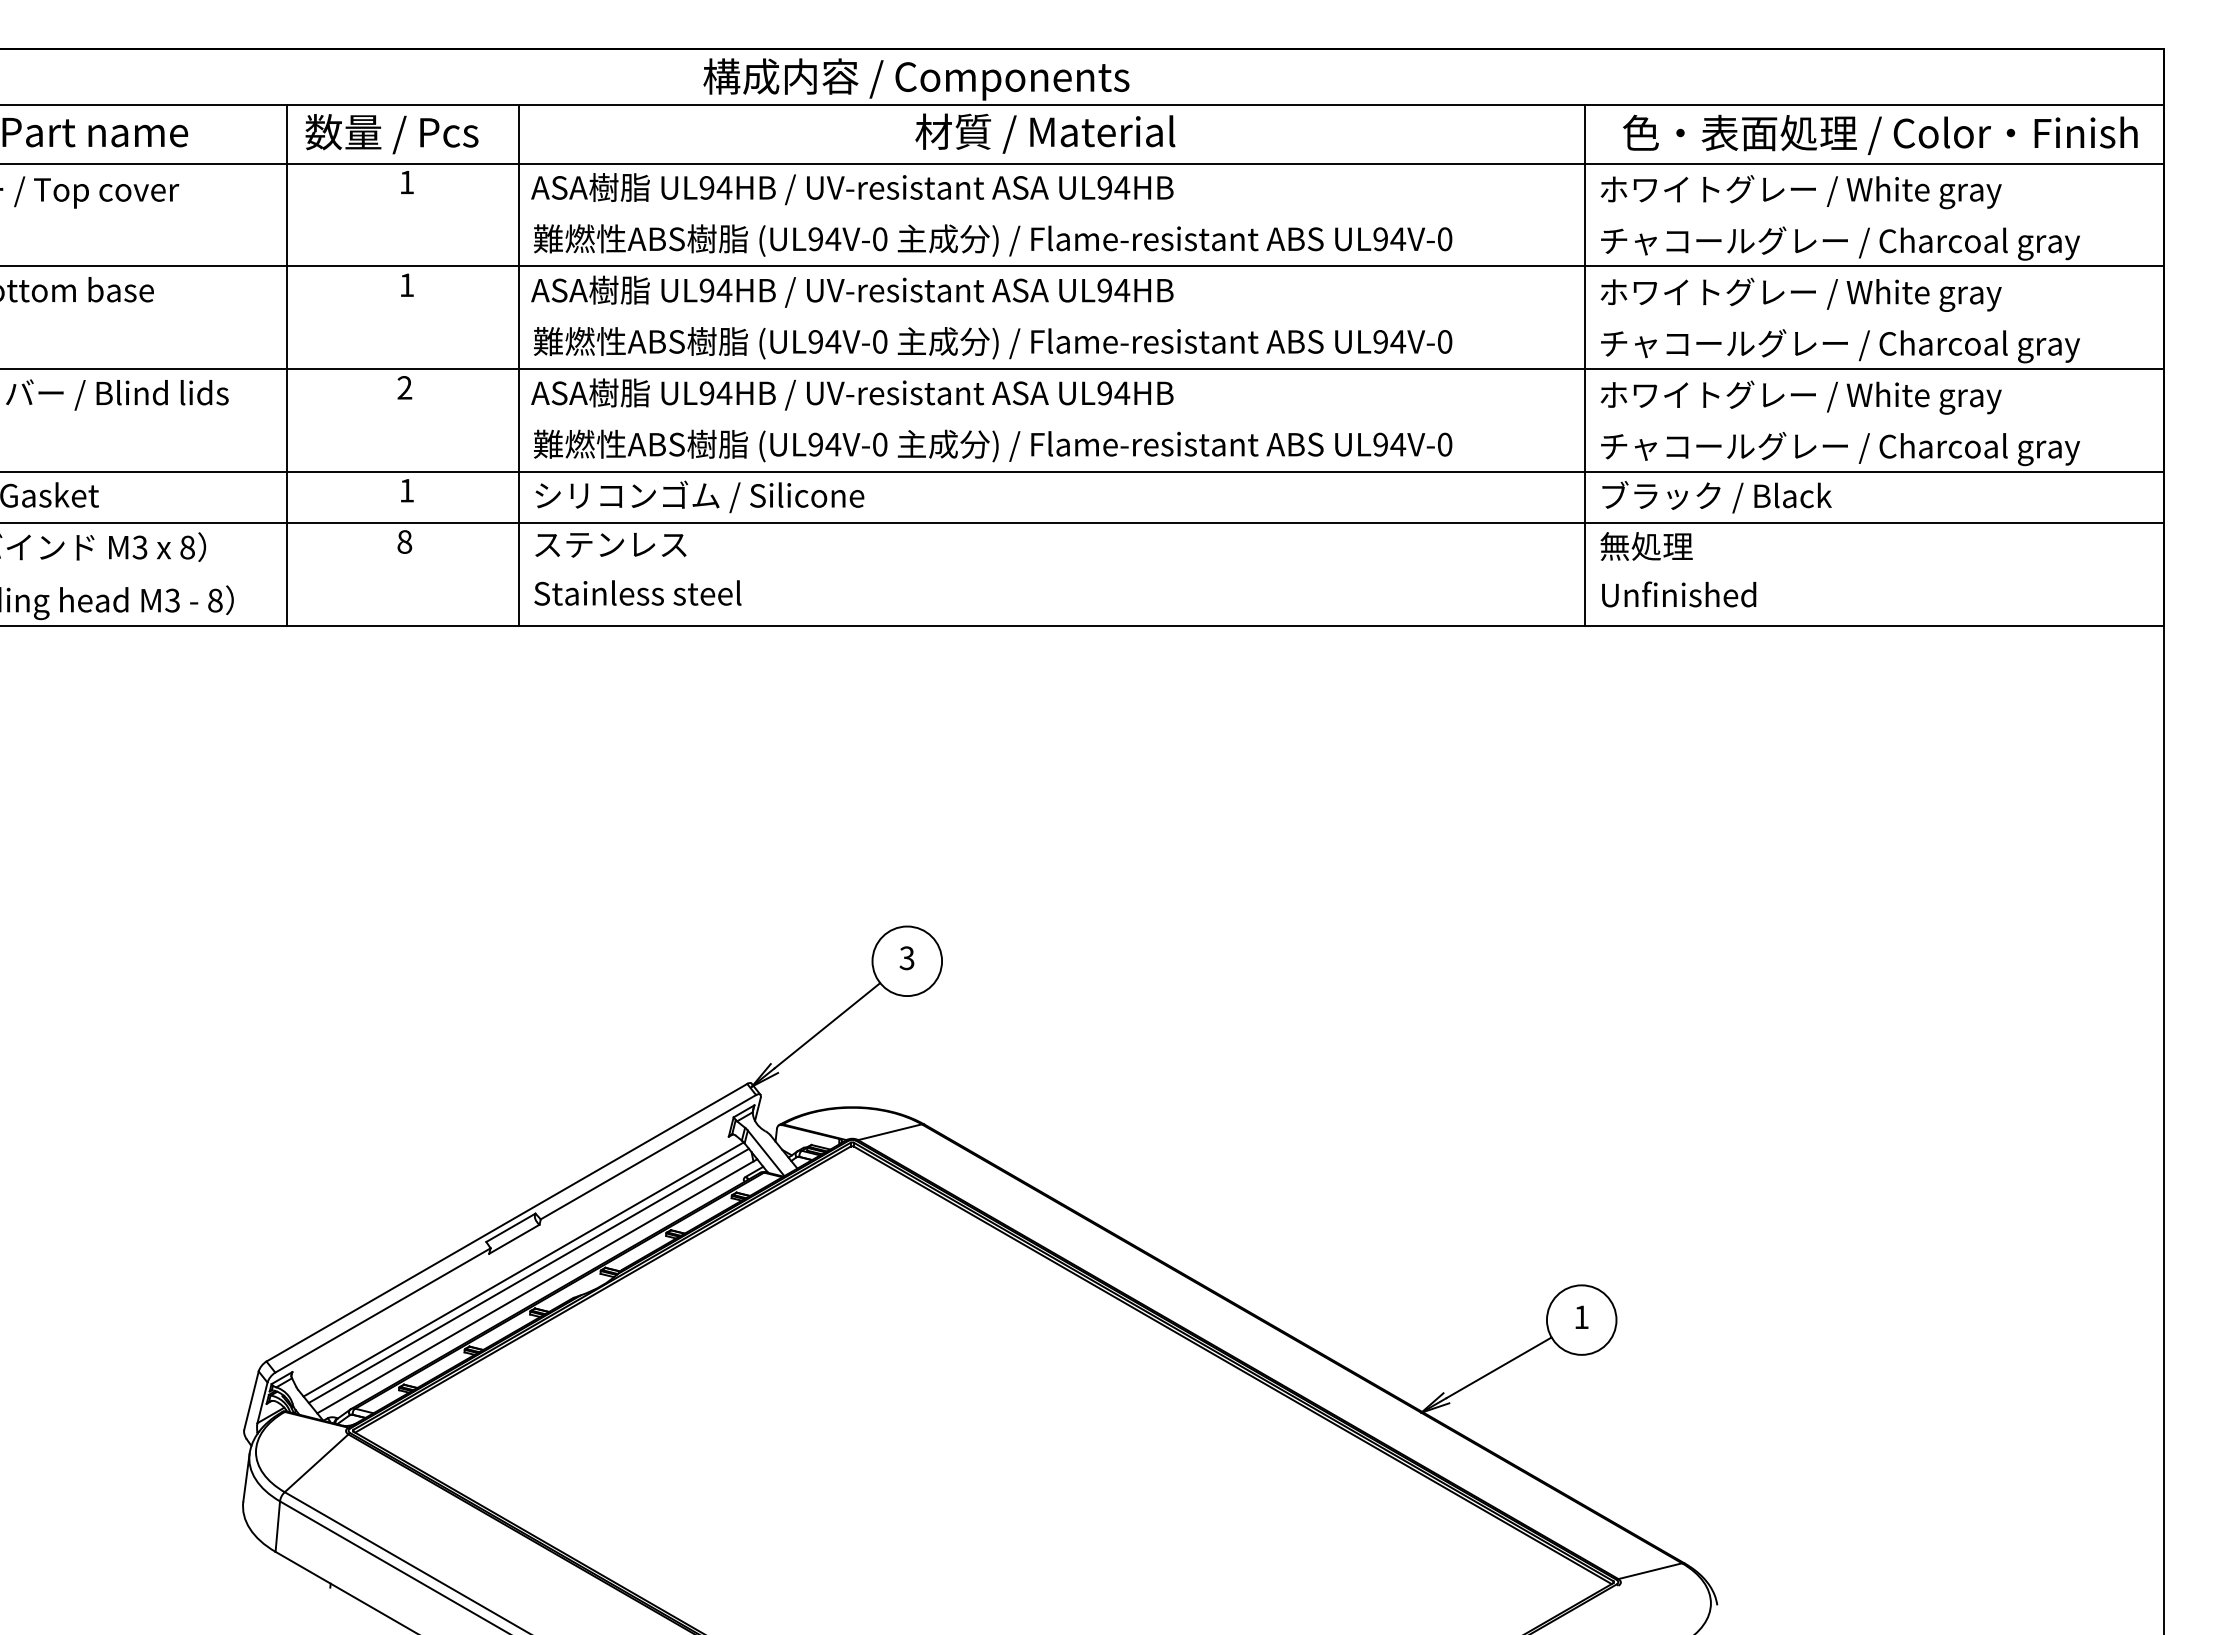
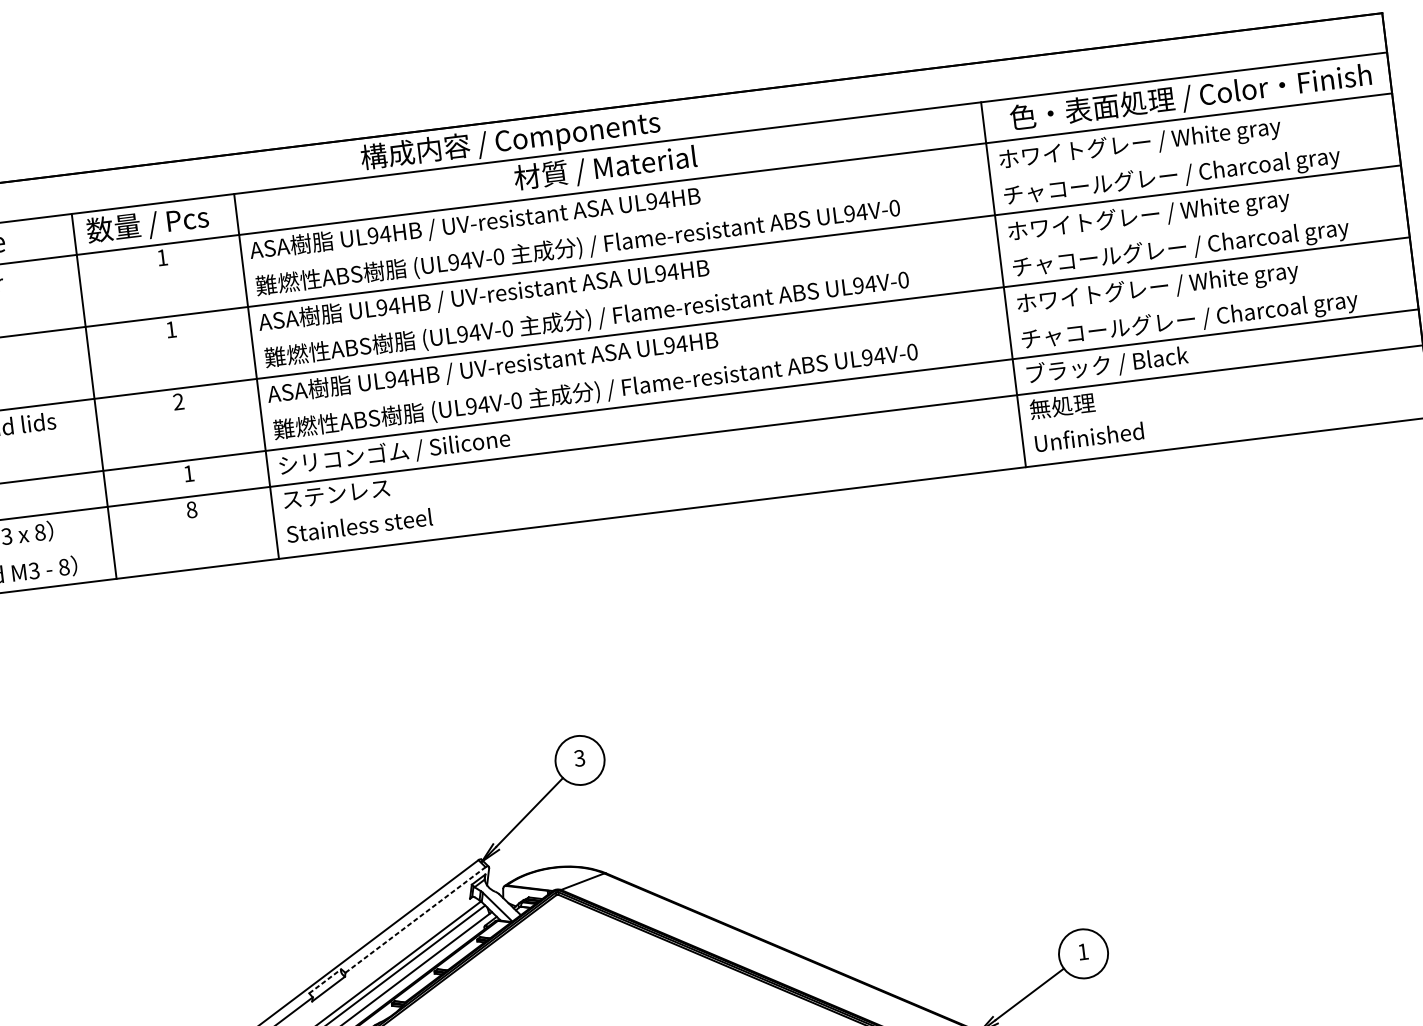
line: (648, 1156) -> (415, 919), solid -> dashed
line: (511, 1227) -> (325, 981), solid -> dashed

